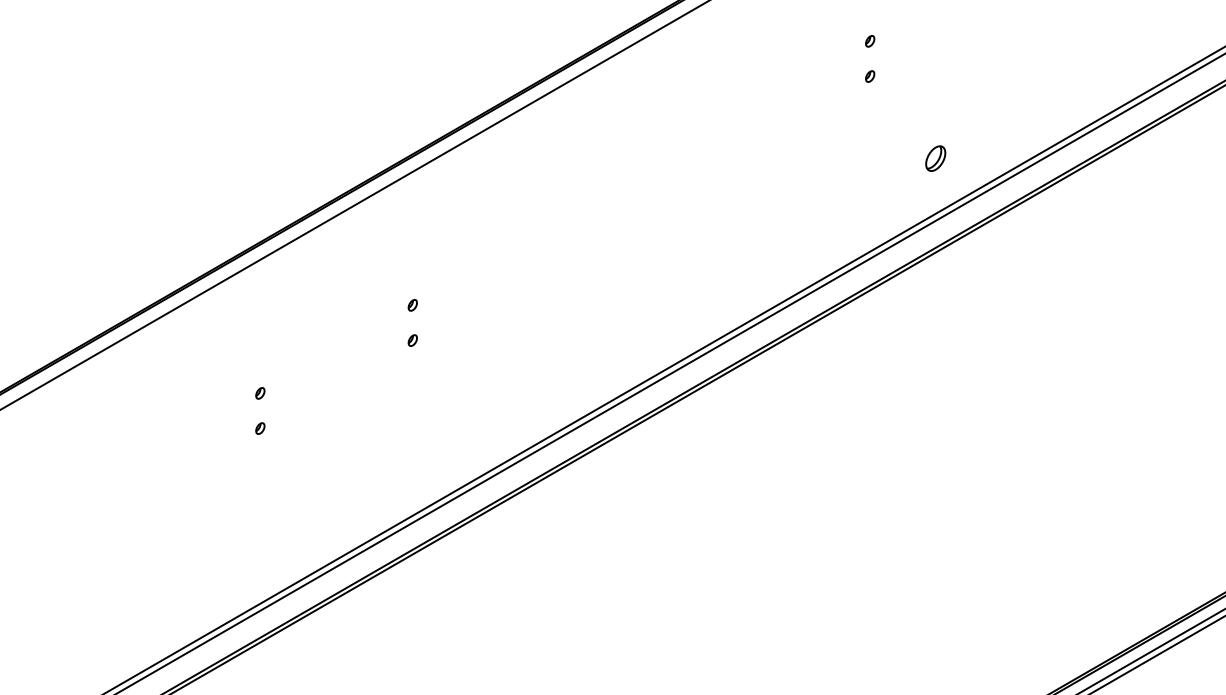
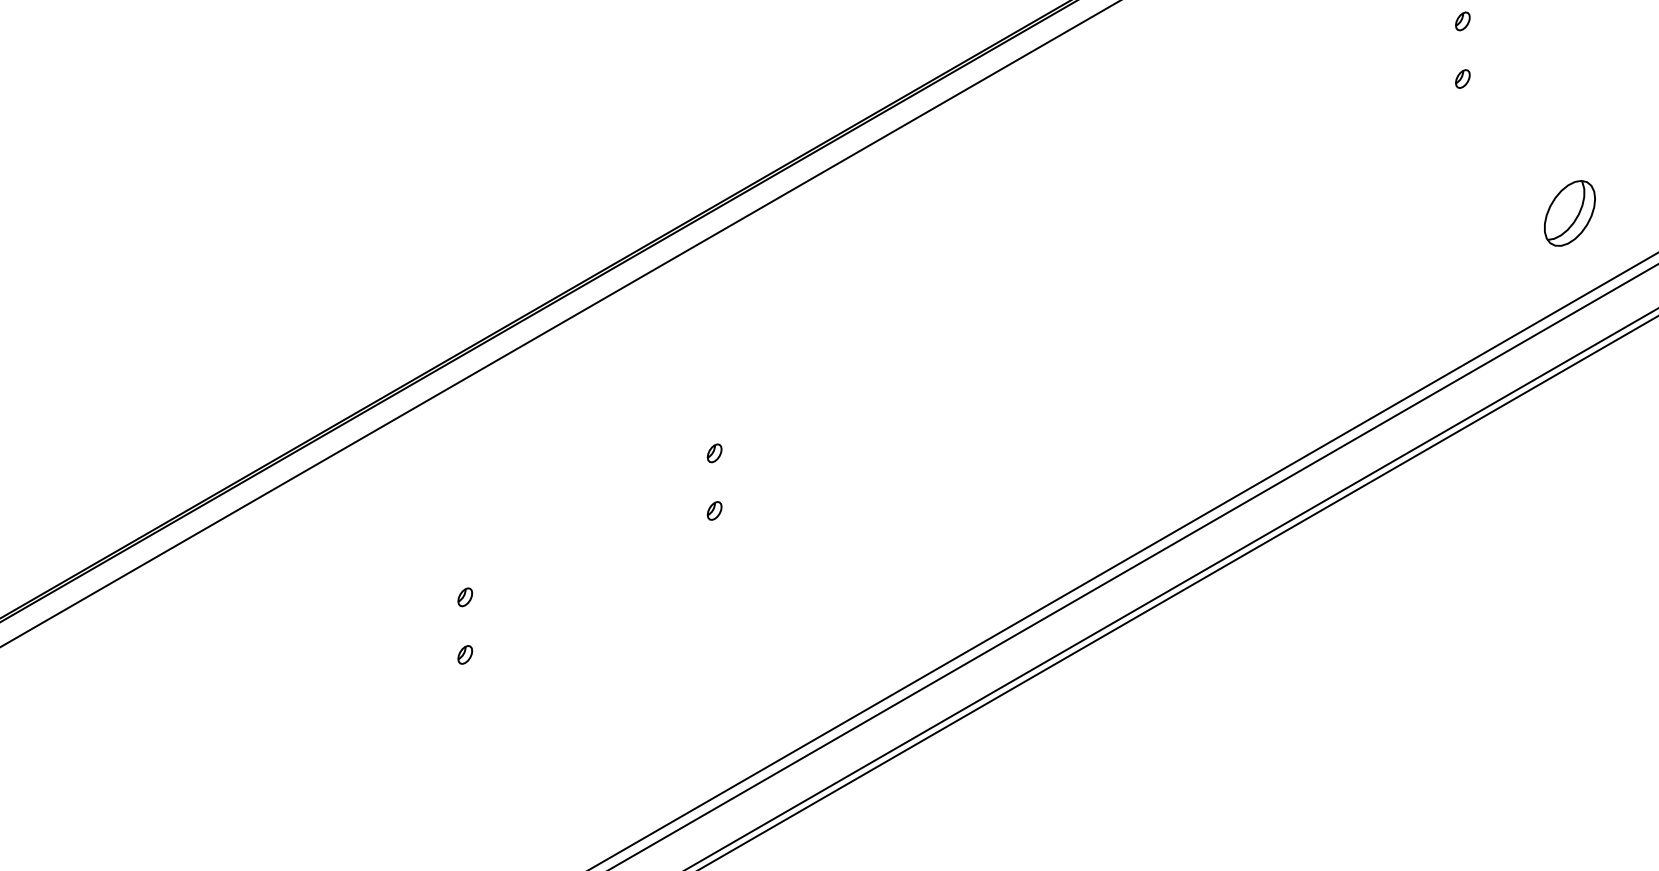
part: (935, 158) -> (1569, 213), size x1.6

